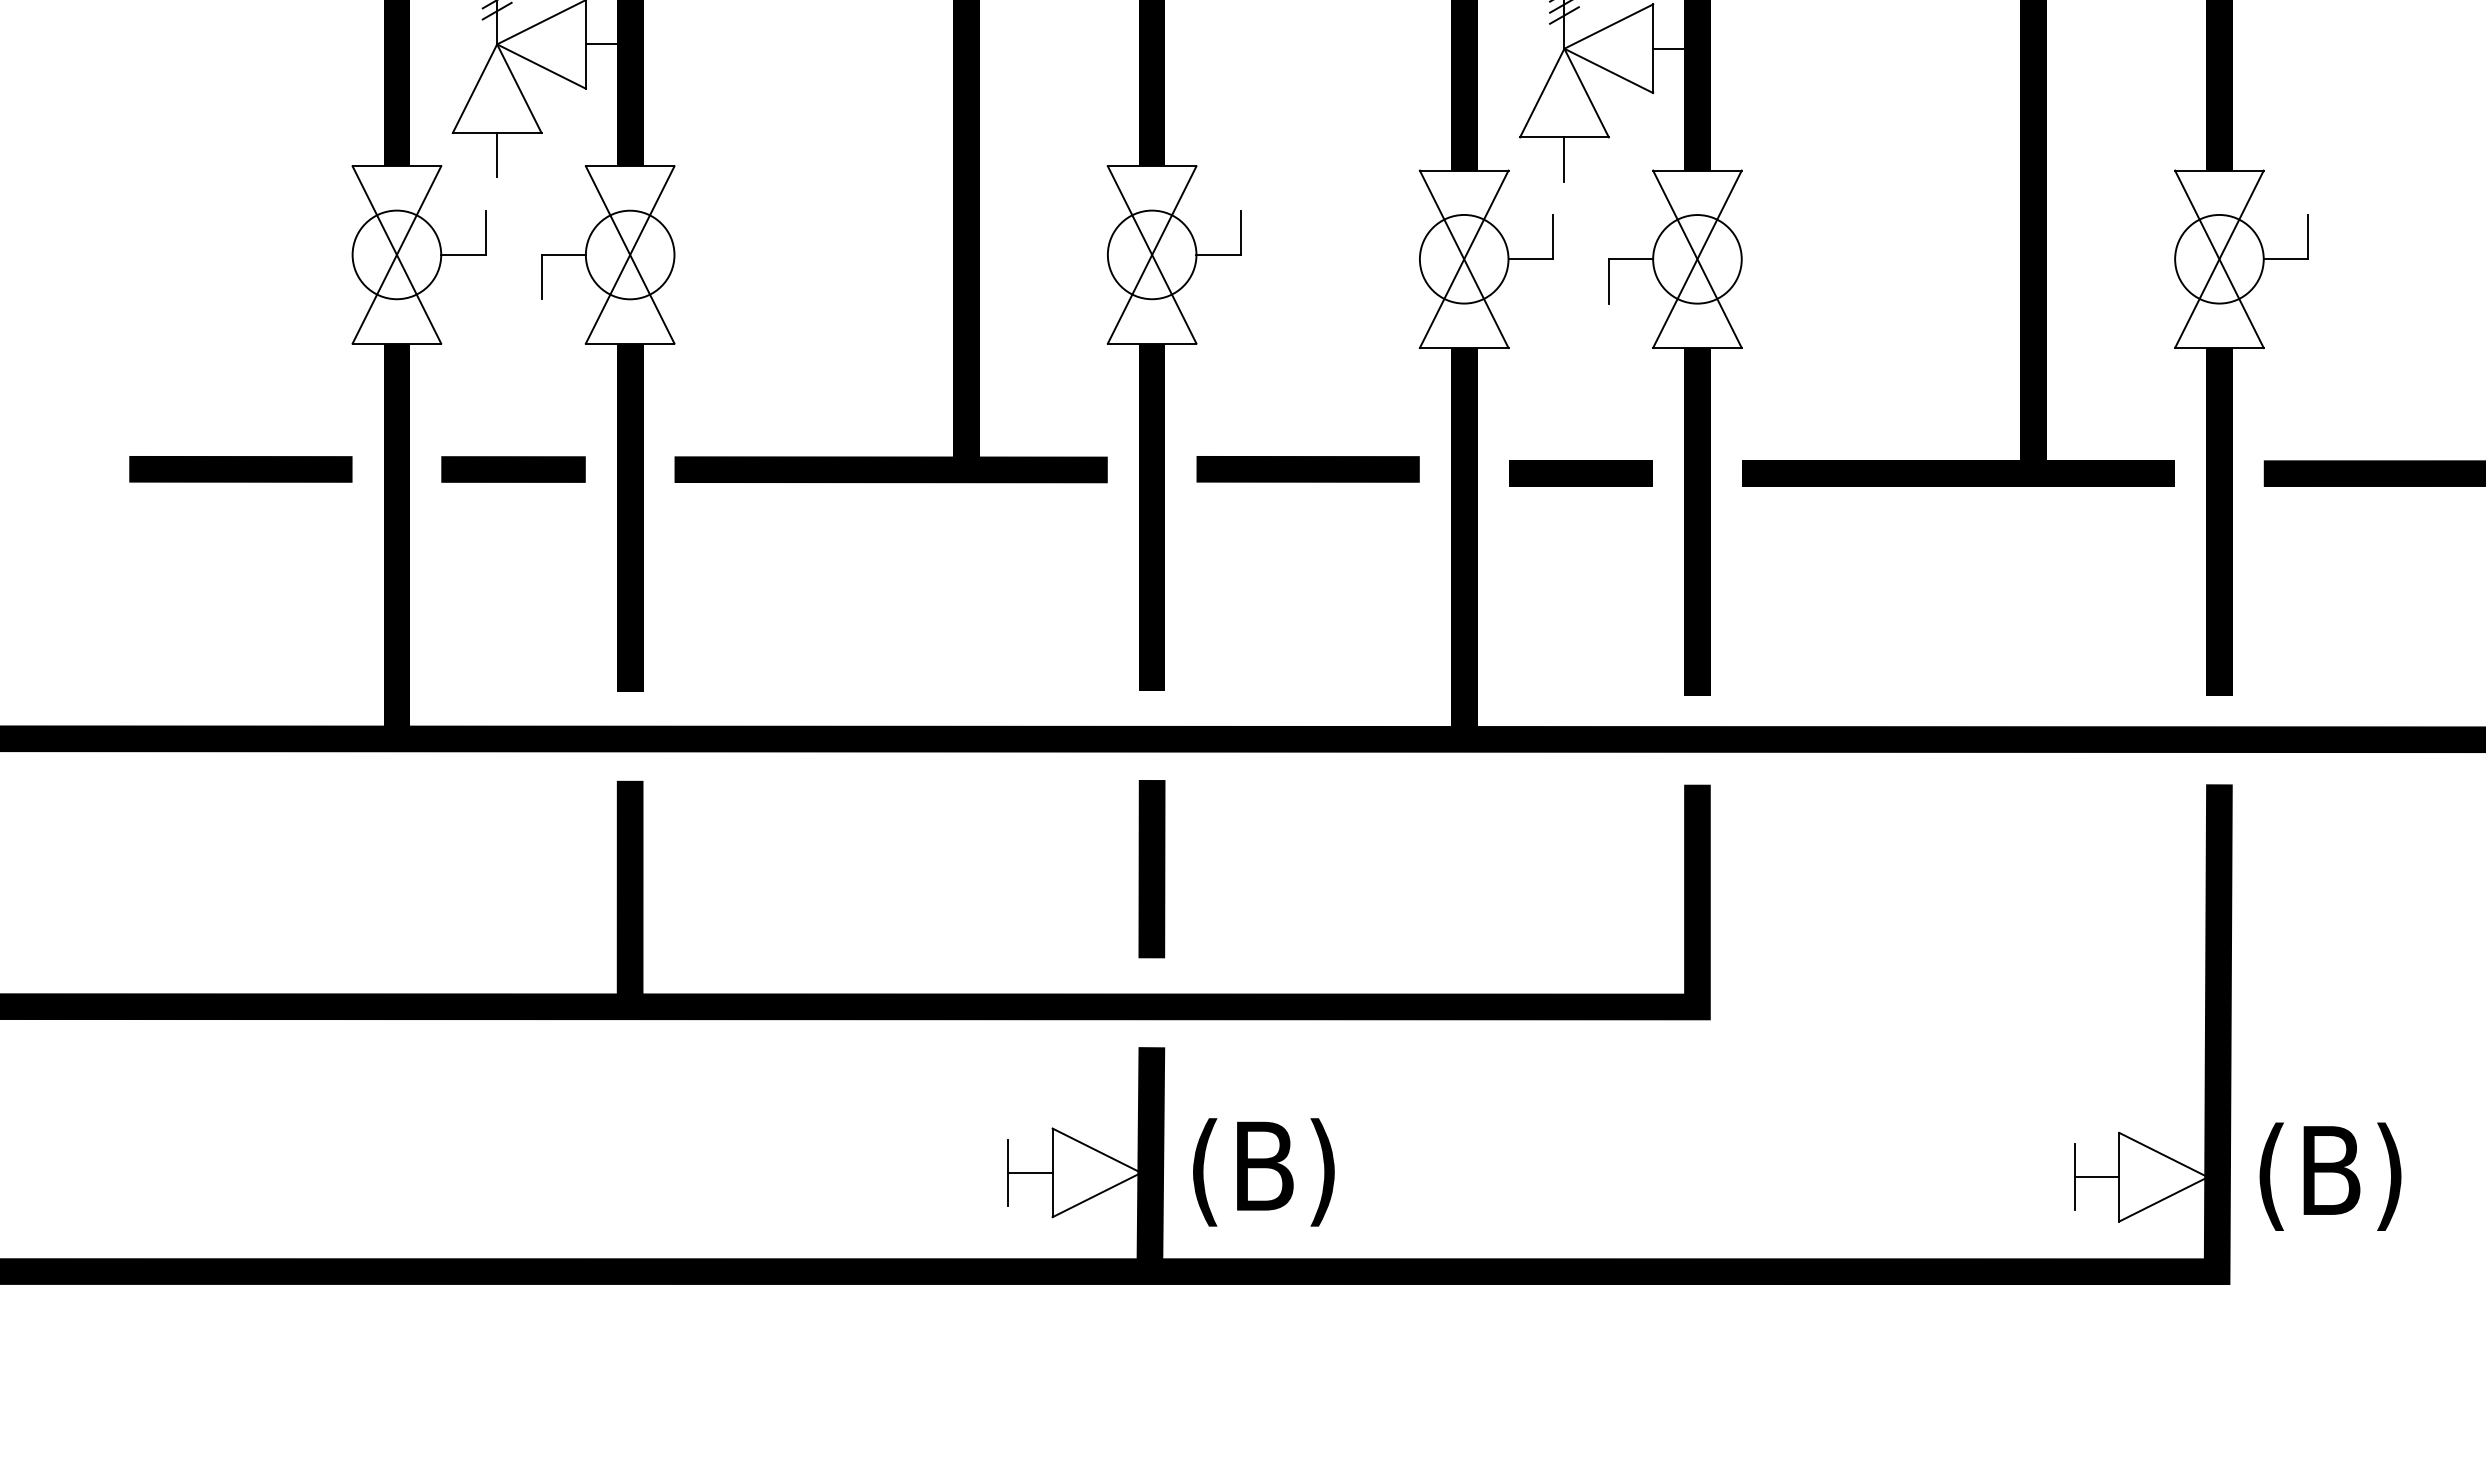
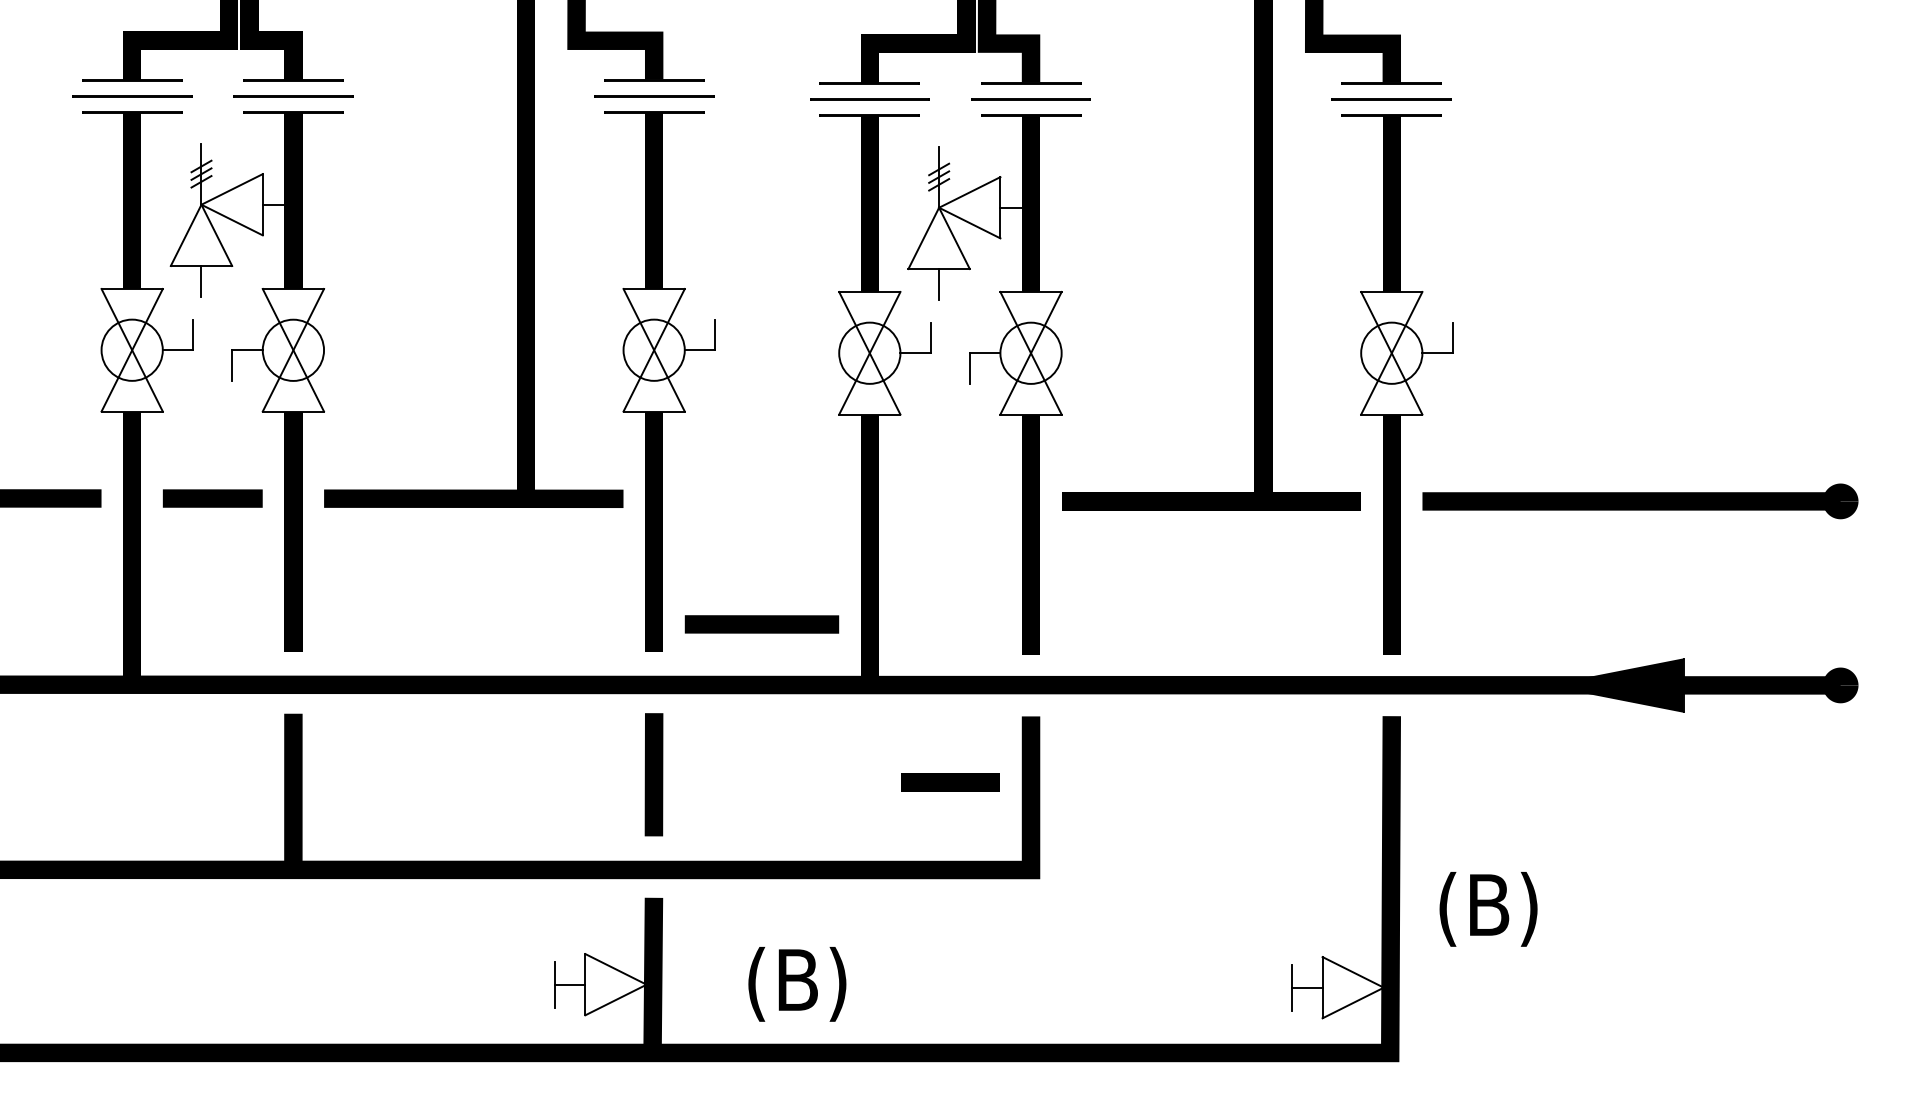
line: (1307, 469) -> (761, 624), moved
line: (1580, 473) -> (950, 782), moved
text: (1264, 1172) -> (797, 984), moved
text: (2330, 1176) -> (1488, 909), moved

